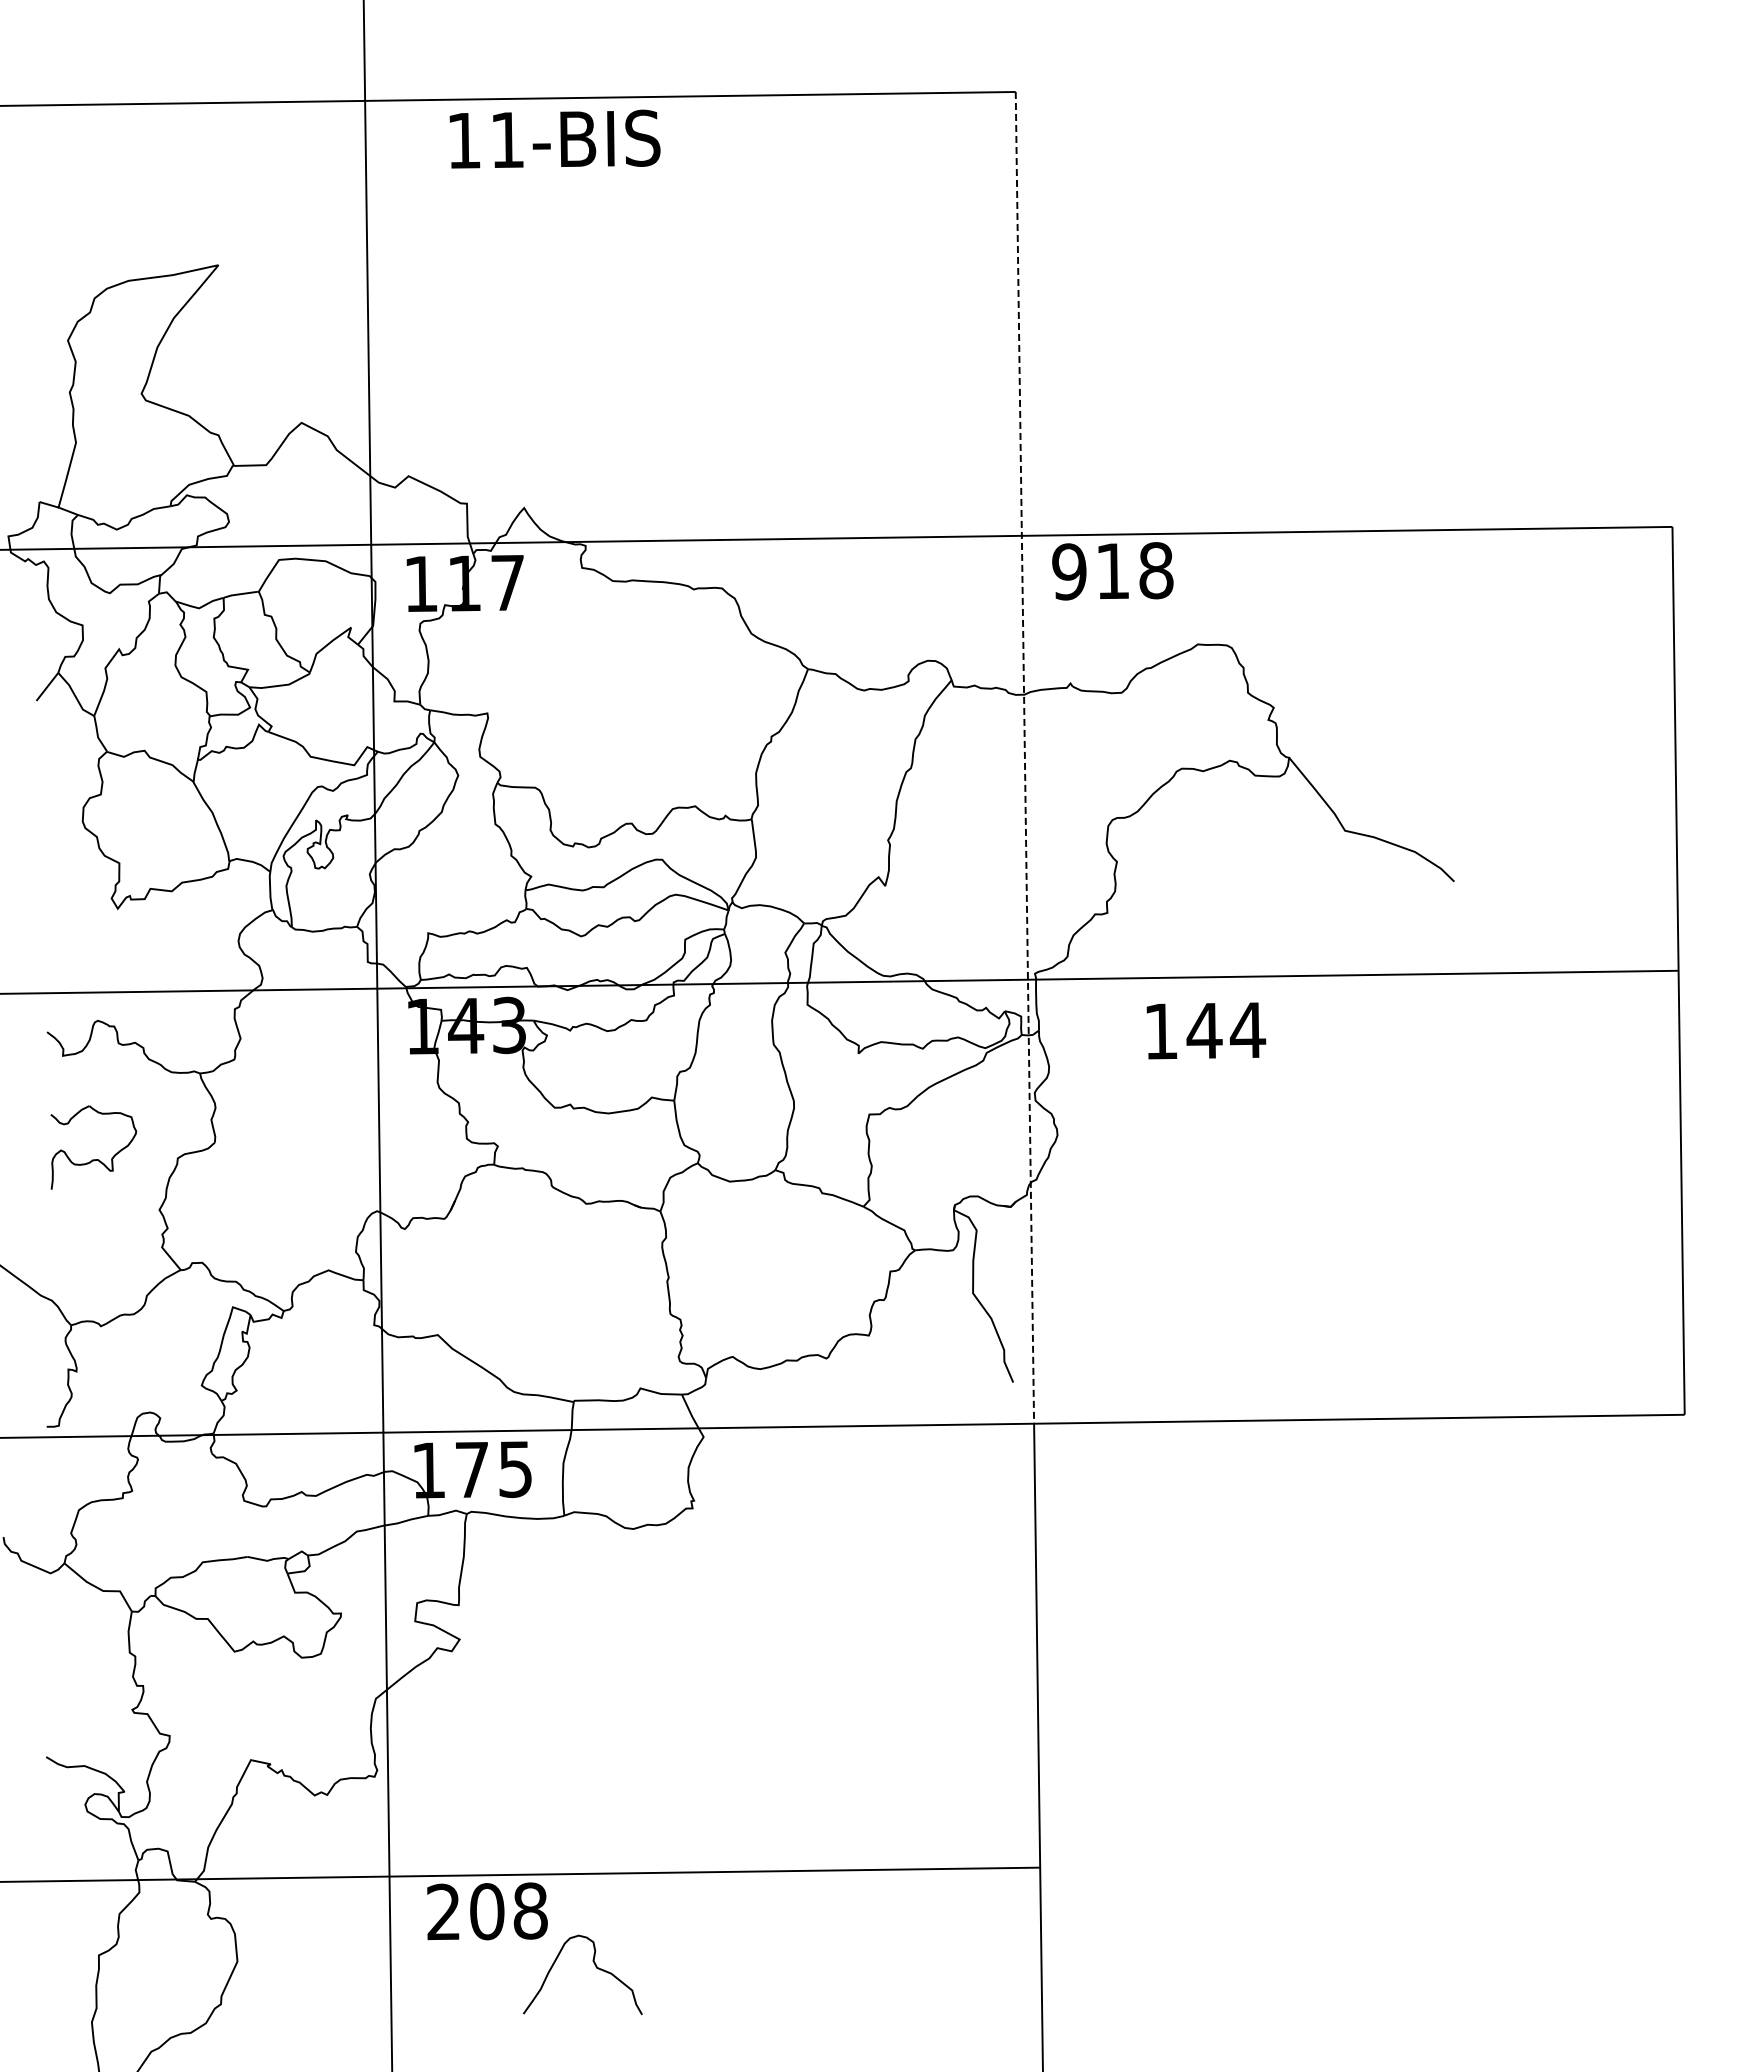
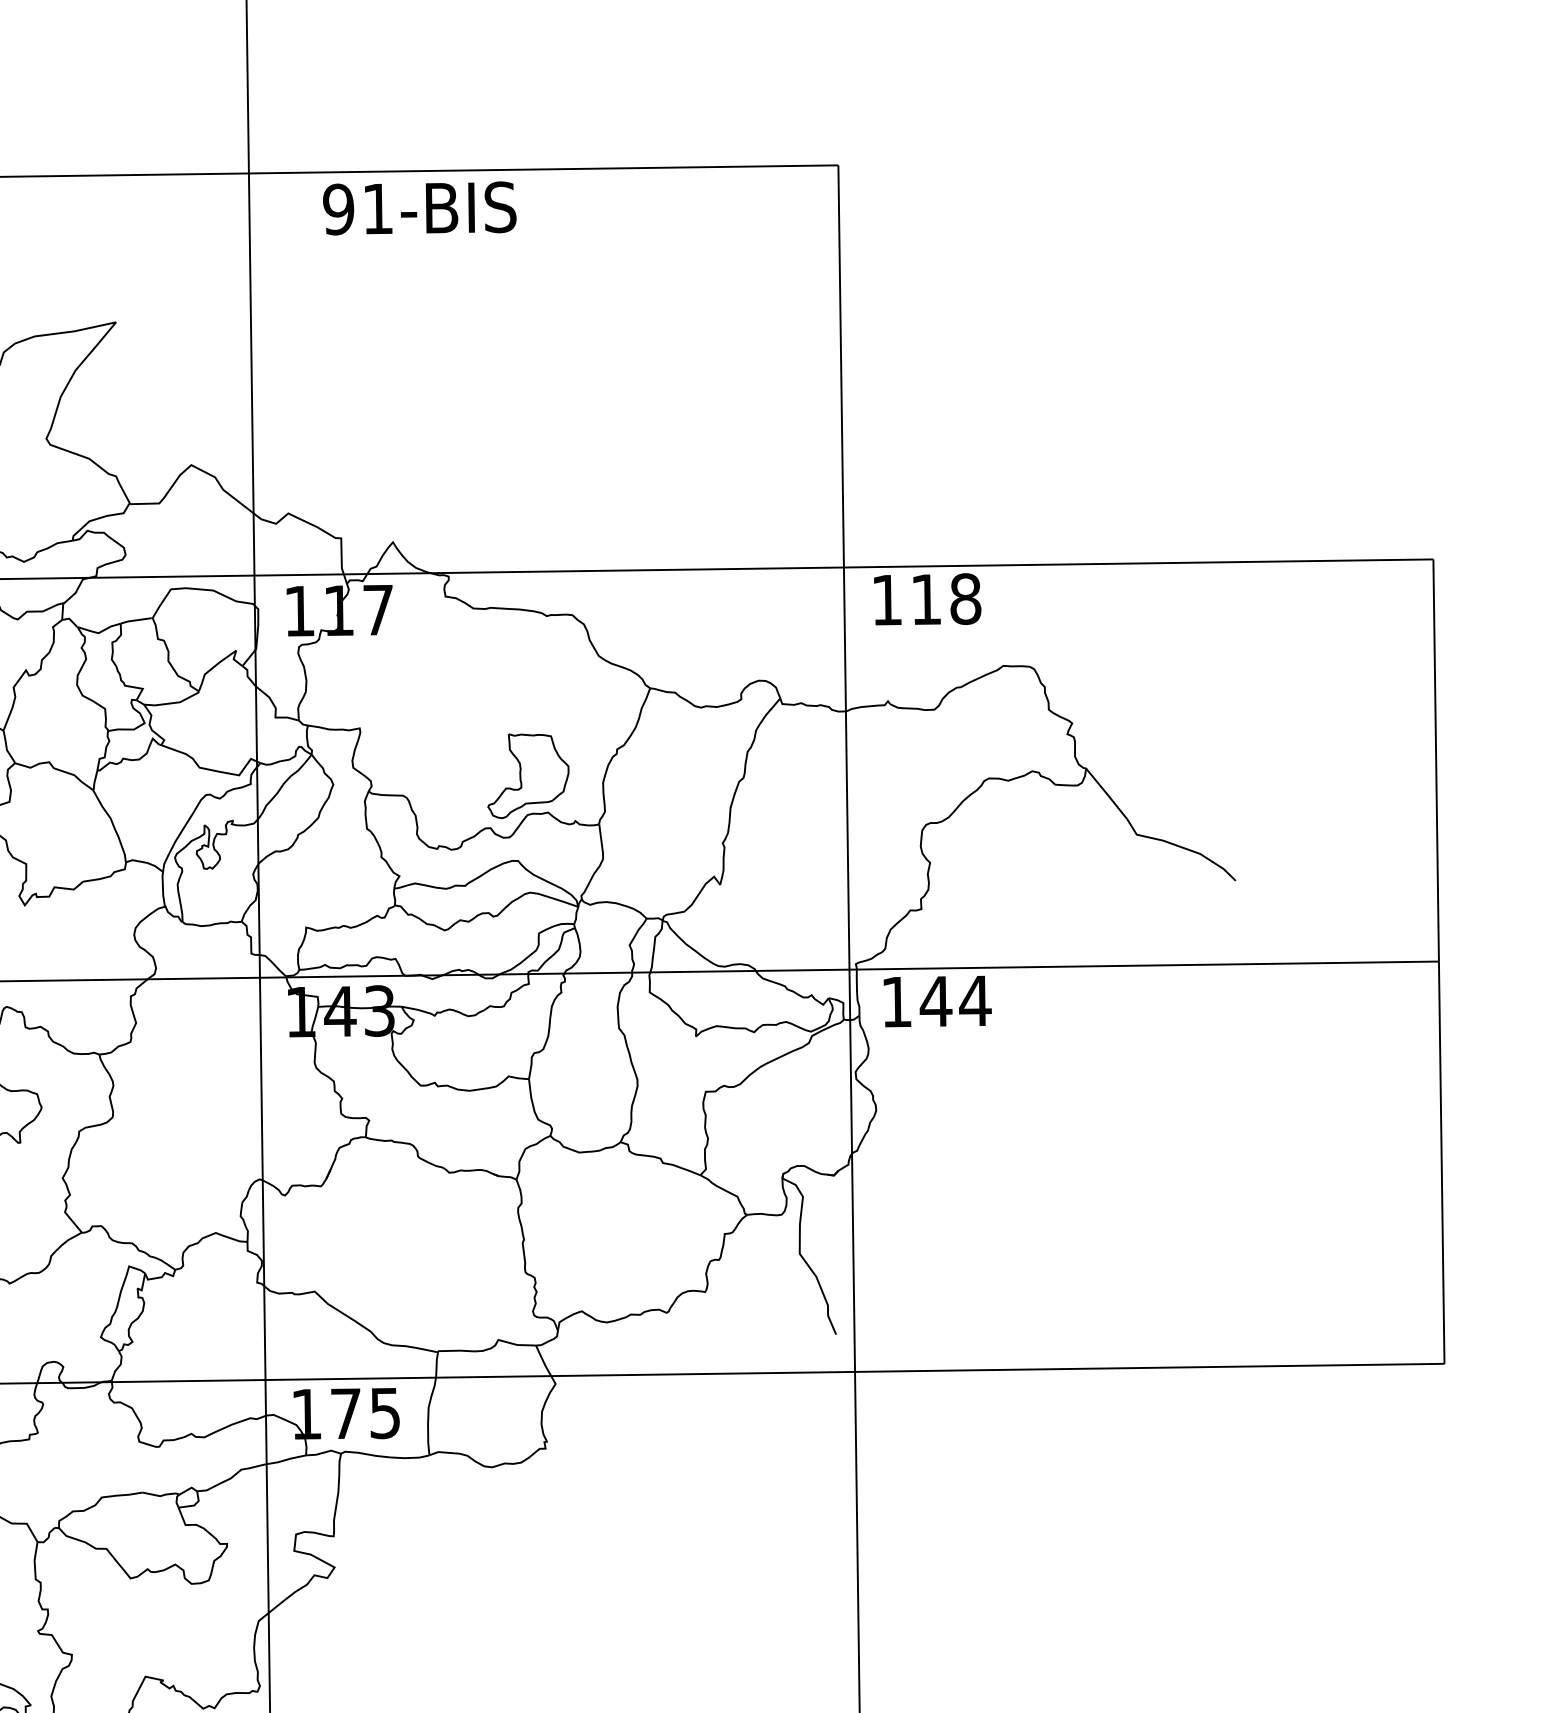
text: (463, 140) -> (338, 209), 11-BIS -> 91-BIS
text: (1069, 571) -> (887, 599), 918 -> 118
line: (1024, 757) -> (846, 768), dashed -> solid
part: (673, 766) -> (528, 776), added
text: (1206, 1030) -> (937, 1001), moved

